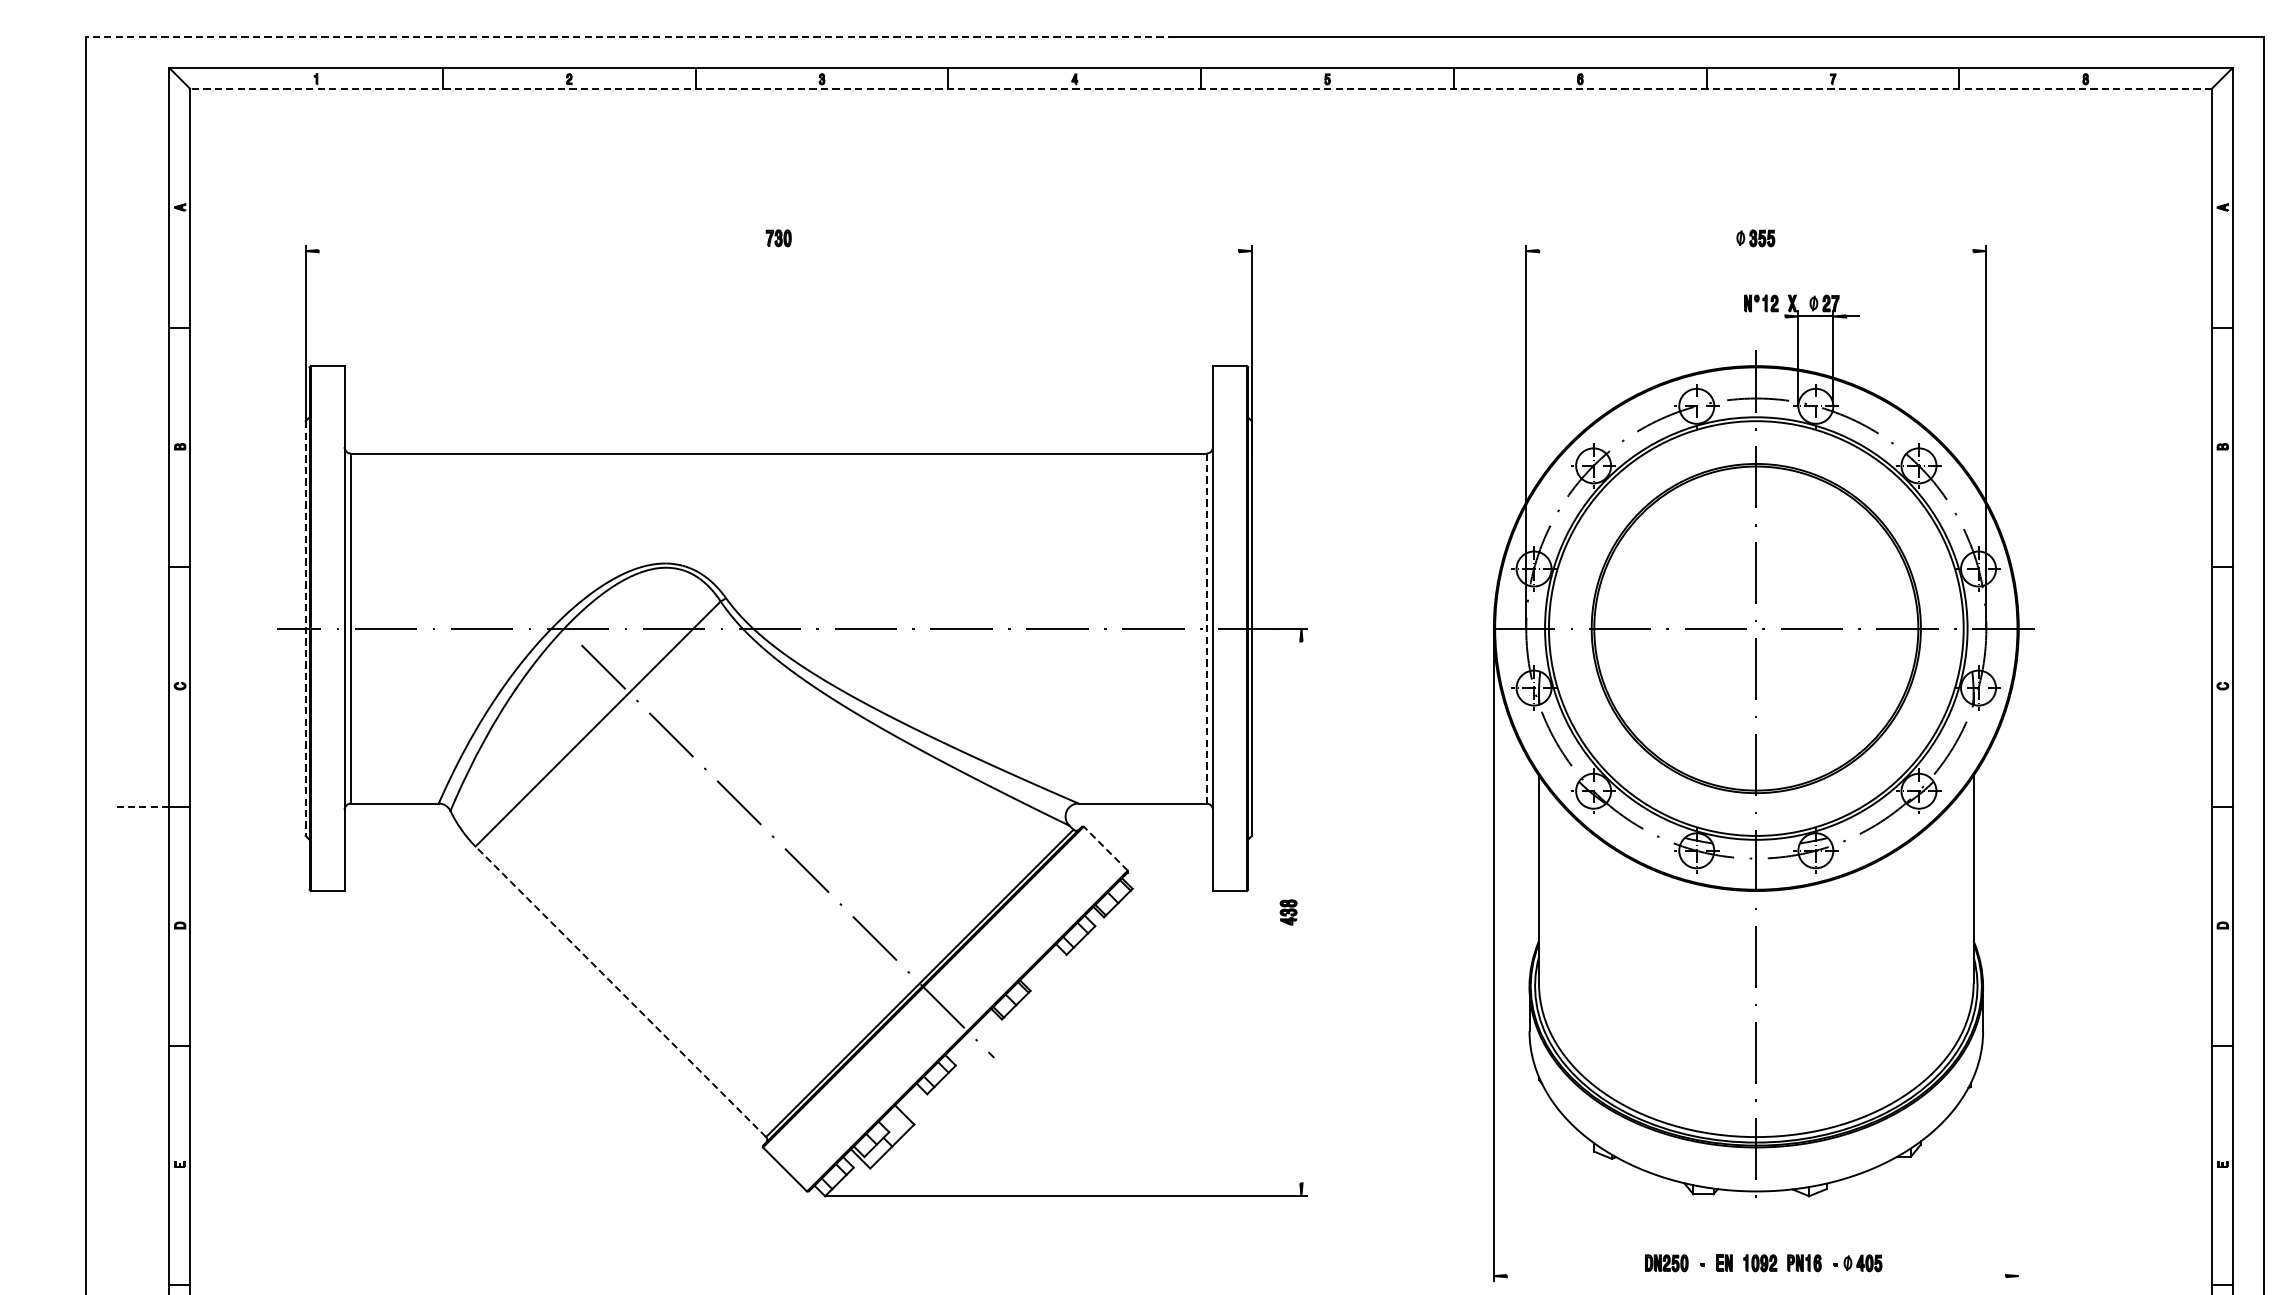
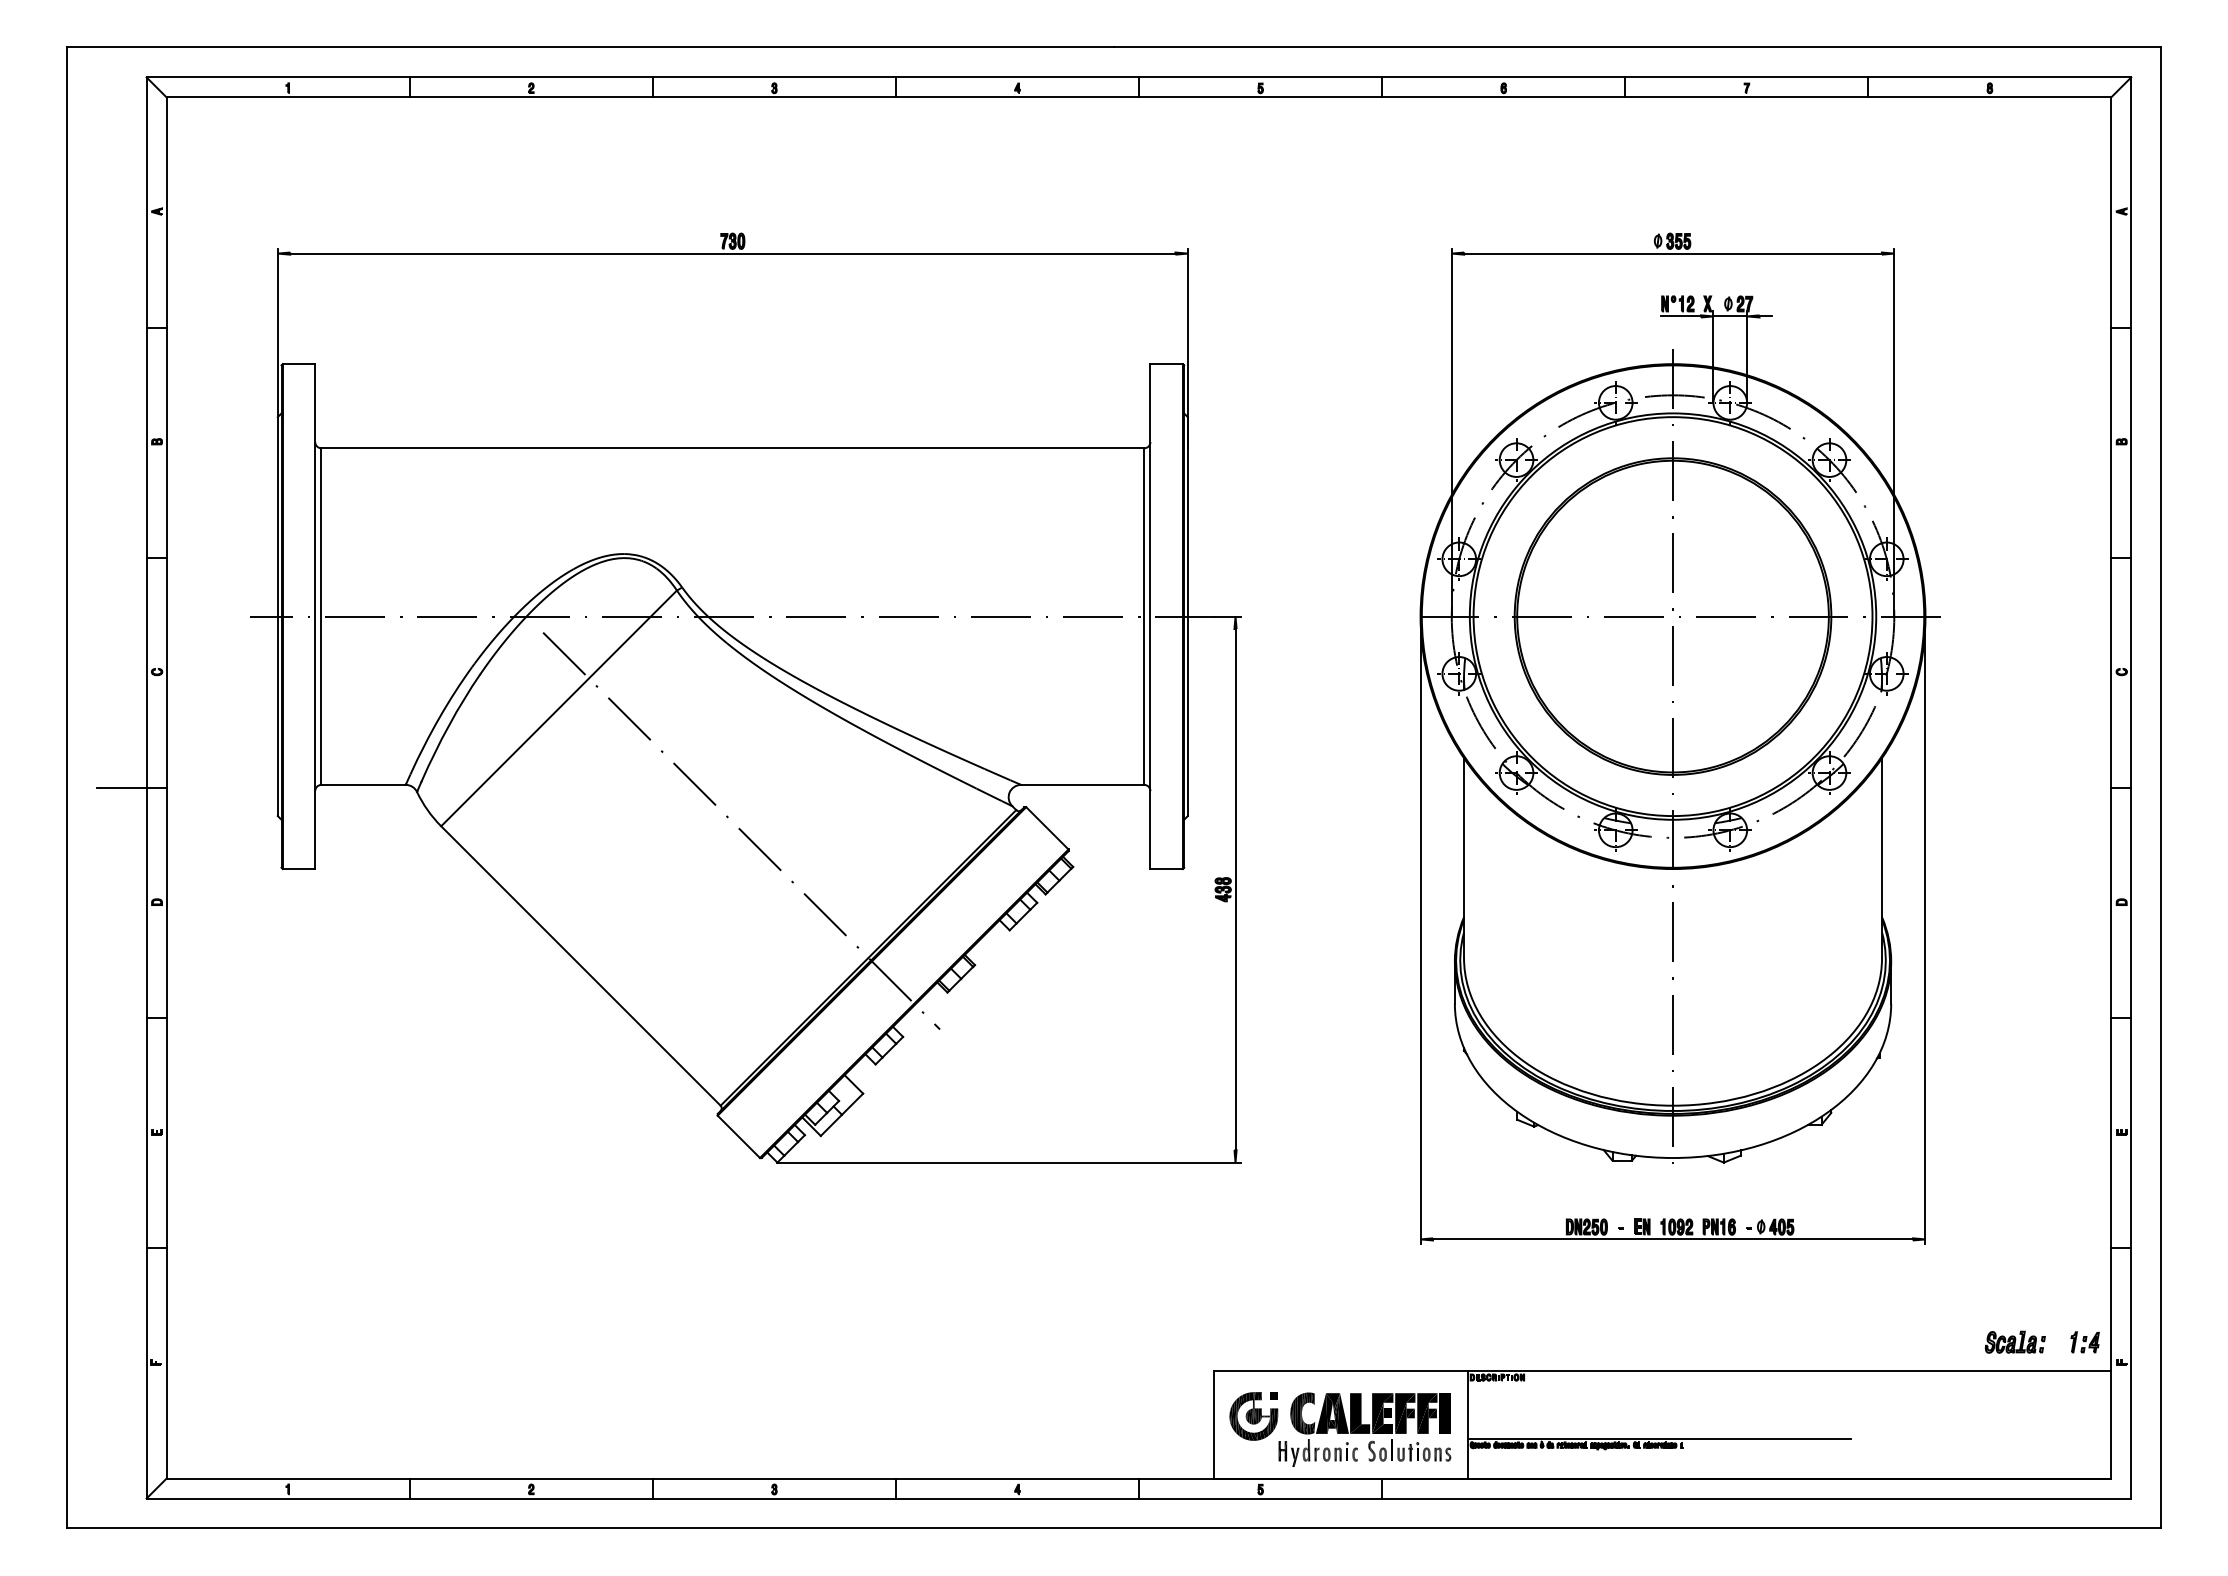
line: (630, 36) -> (590, 47), dashed -> solid
line: (1200, 88) -> (1138, 97), dashed -> solid
line: (778, 251) -> (732, 253), added
line: (1755, 251) -> (1672, 253), added
line: (1765, 316) -> (1681, 316), added
line: (305, 629) -> (277, 617), dashed -> solid
line: (1206, 629) -> (1144, 617), dashed -> solid
line: (143, 807) -> (121, 788), dashed -> solid
line: (1105, 848) -> (1047, 828), dashed -> solid
line: (1301, 912) -> (1235, 889), added
line: (2018, 954) -> (1925, 930), added
line: (620, 991) -> (580, 965), dashed -> solid
line: (1756, 1276) -> (1673, 1239), added

